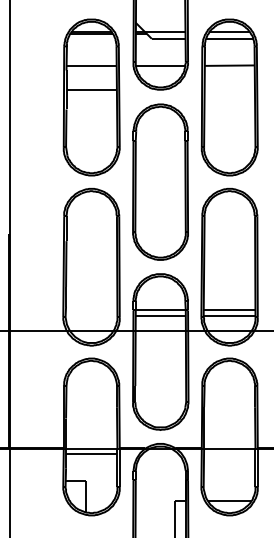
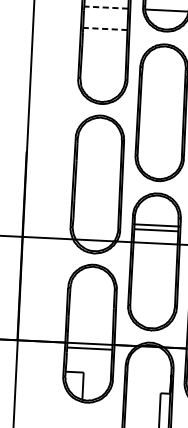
line: (91, 65) -> (106, 7), solid -> dashed
line: (91, 90) -> (105, 29), solid -> dashed

